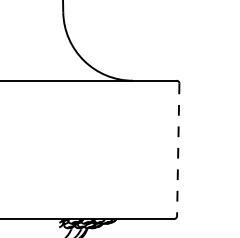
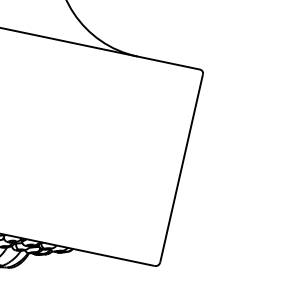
line: (178, 150) -> (181, 169), dashed -> solid

